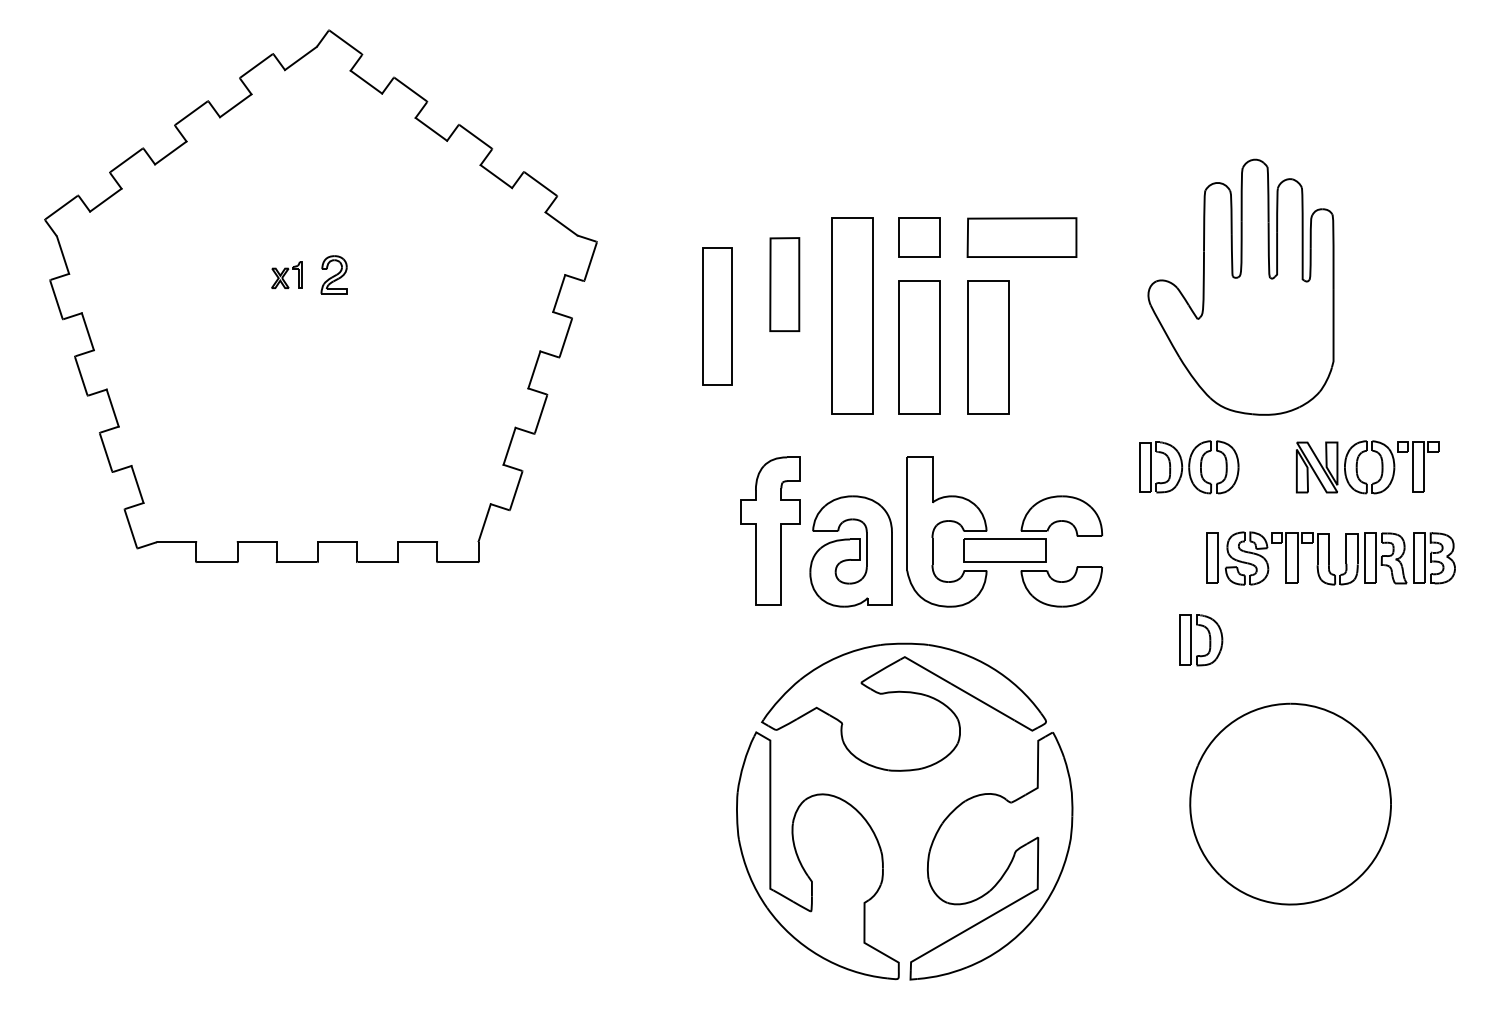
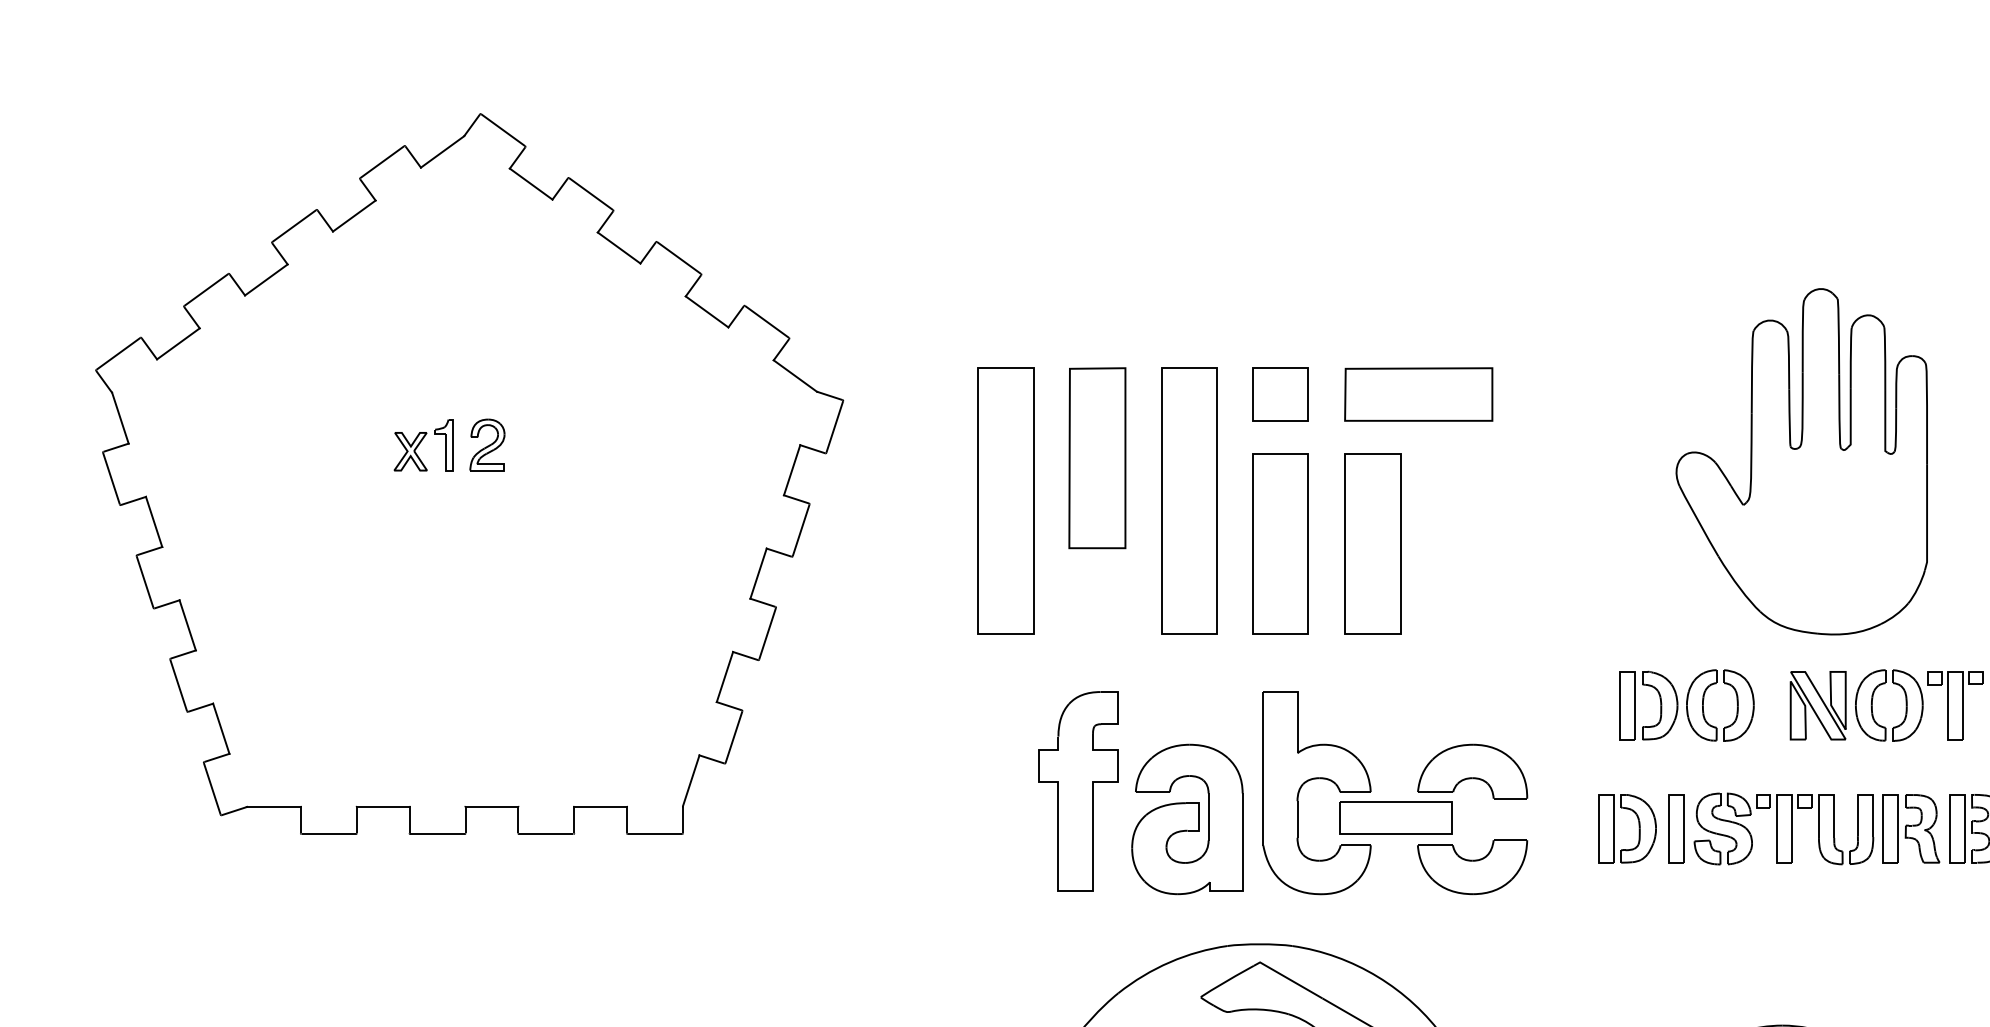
part: (286, 274) -> (422, 444), size x1.43
part: (784, 284) -> (1097, 457), size x1.43
part: (1240, 286) -> (1801, 460), moved
part: (717, 315) -> (1006, 499), size x1.43
part: (1189, 467) -> (1687, 705), moved
part: (1209, 640) -> (1638, 828), moved

